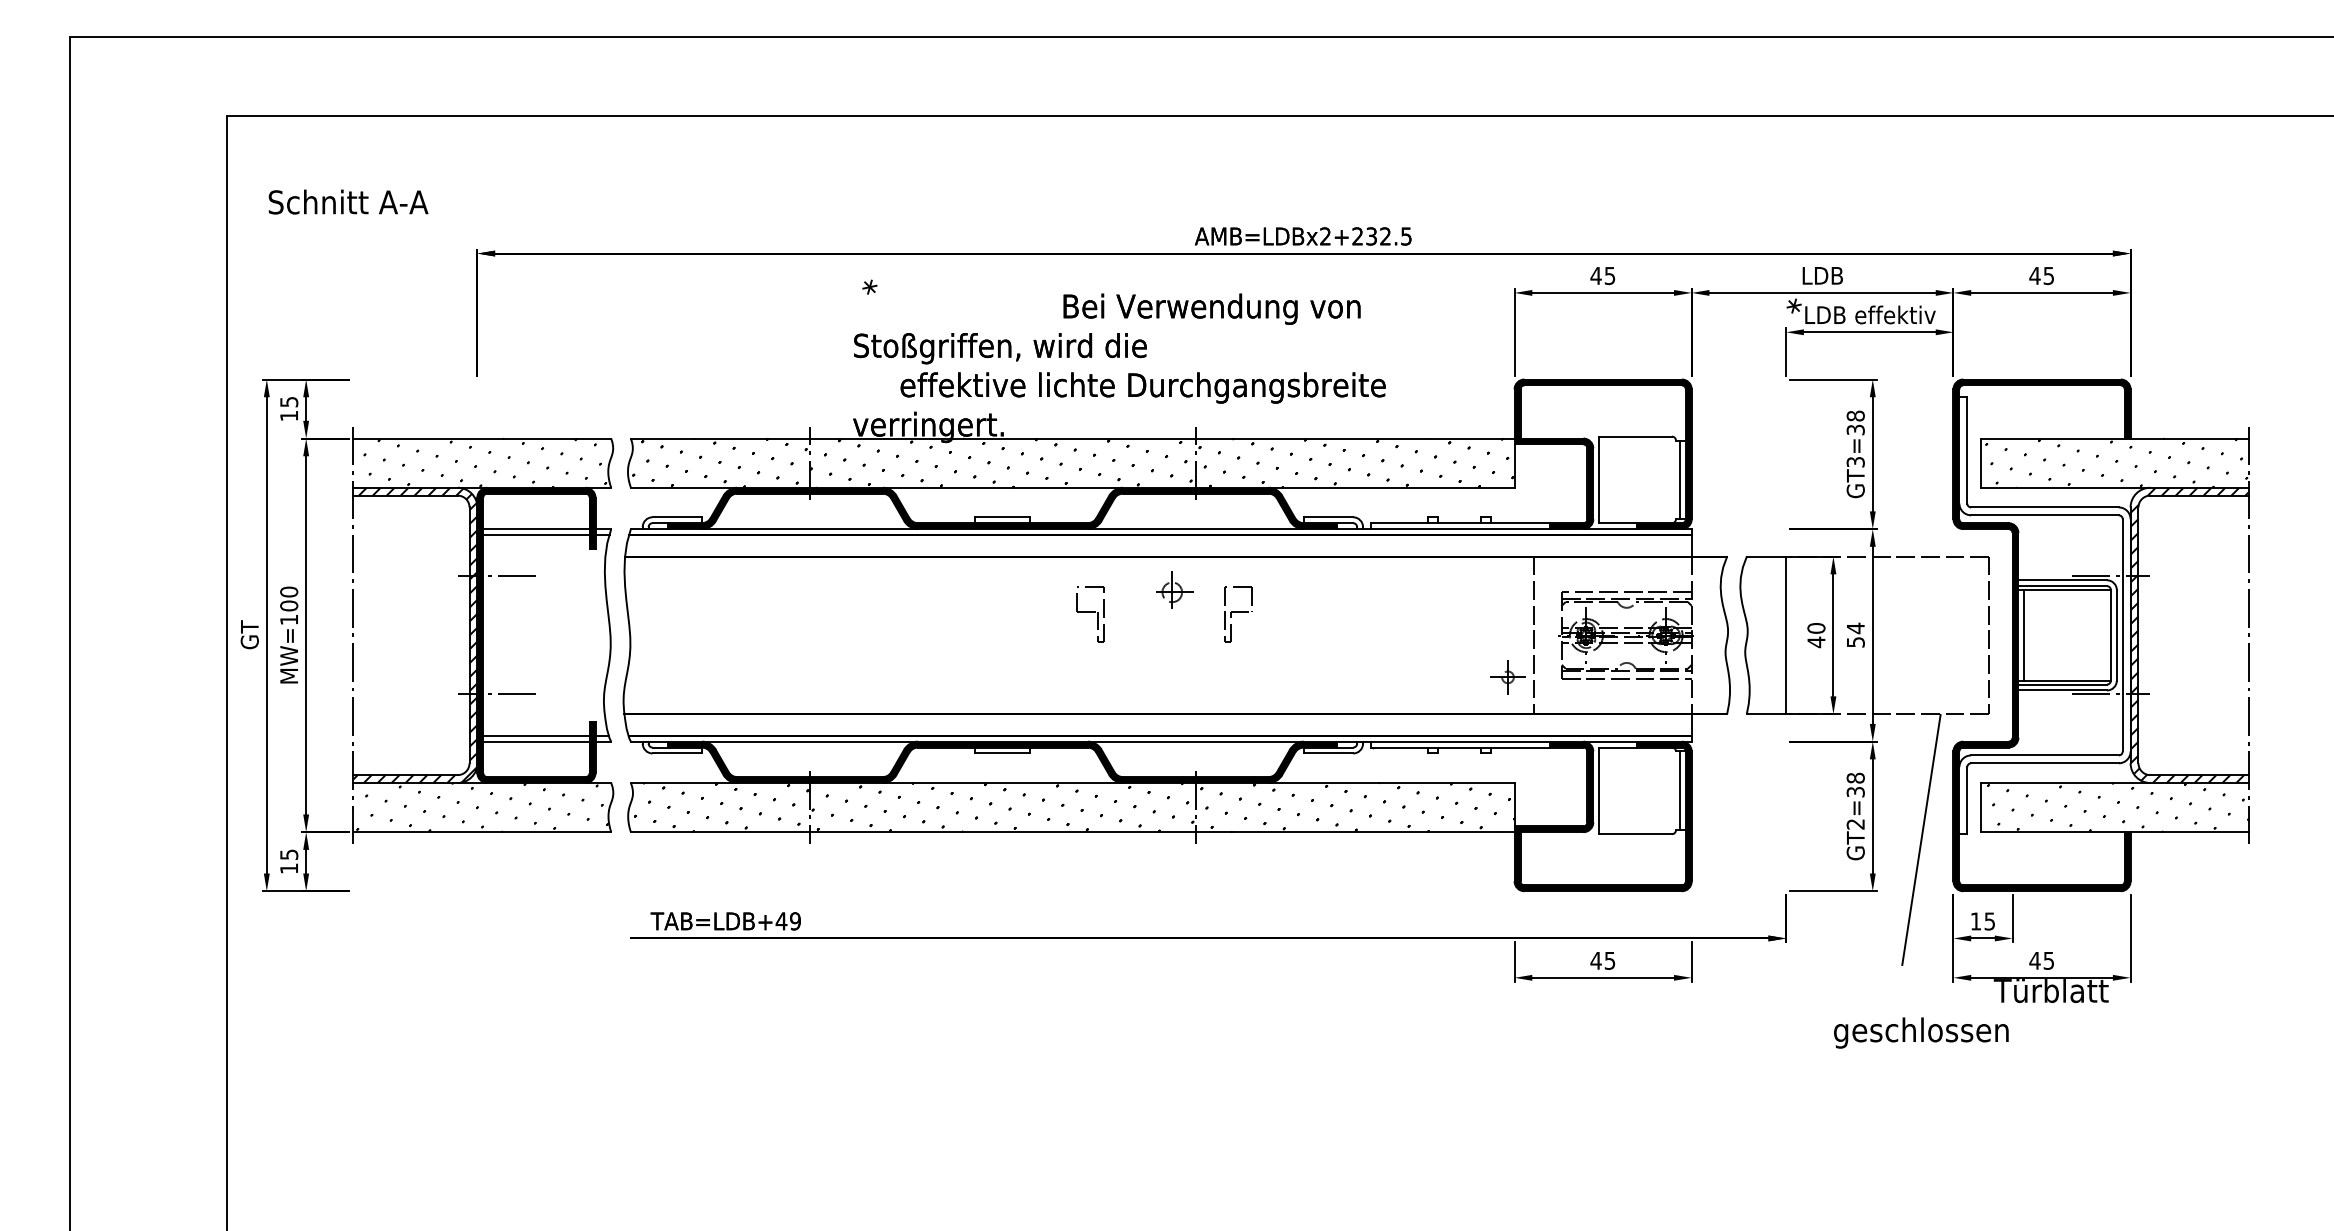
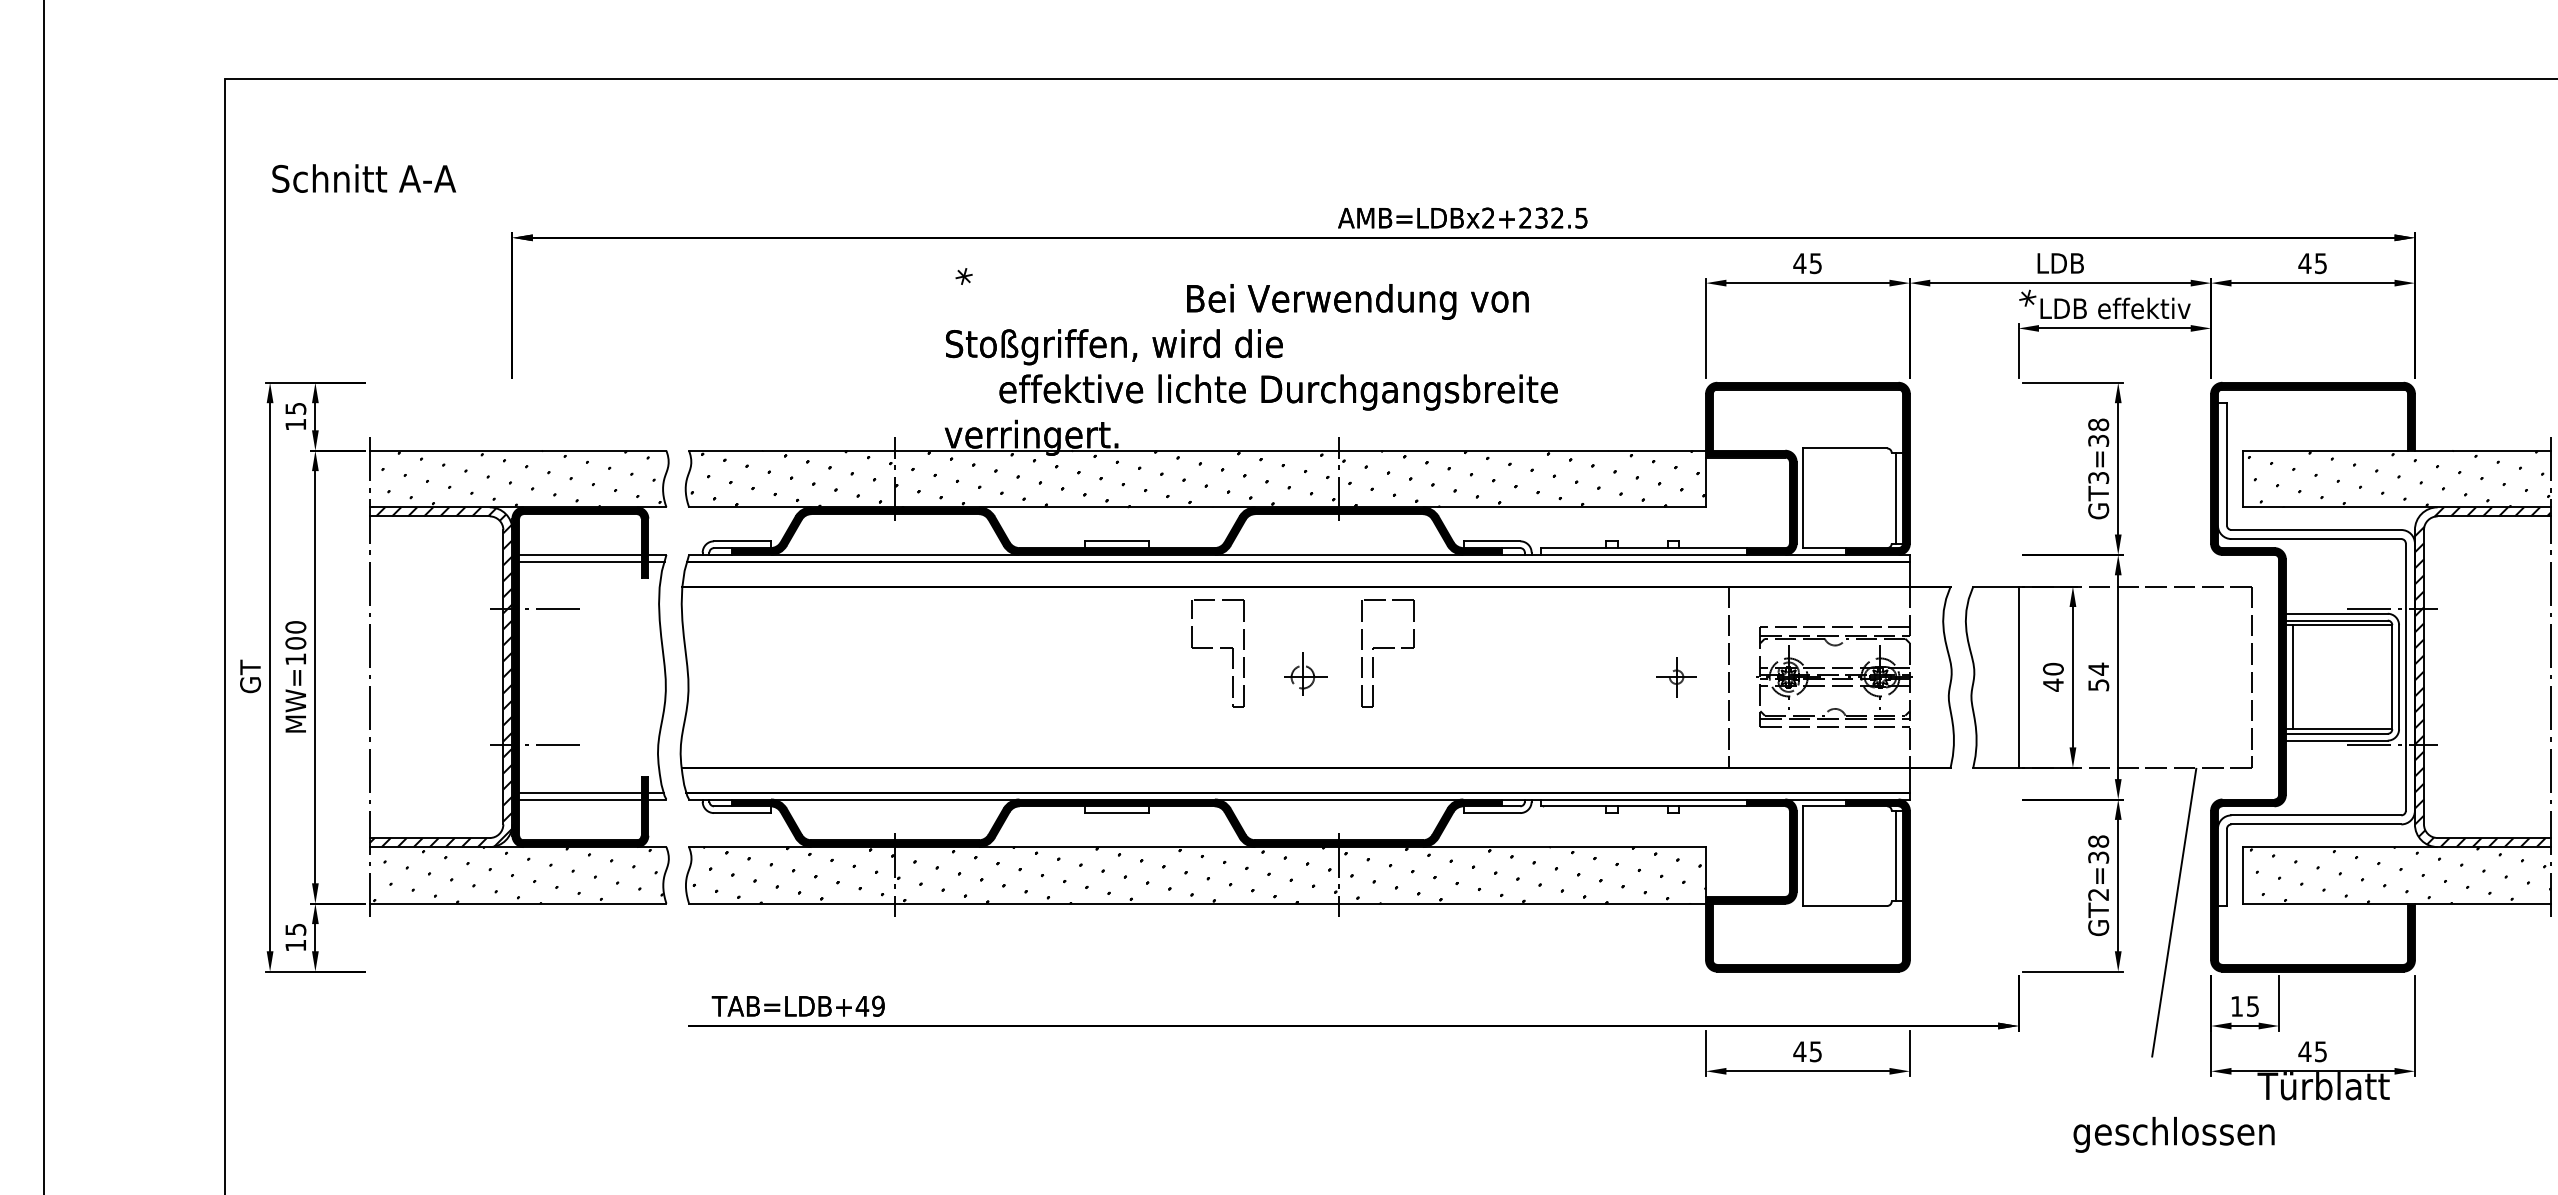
part: (1174, 589) -> (1305, 673), moved
part: (1090, 614) -> (1217, 653), size x1.67
part: (1238, 614) -> (1388, 653), size x1.67
part: (1507, 677) -> (1676, 677), moved

